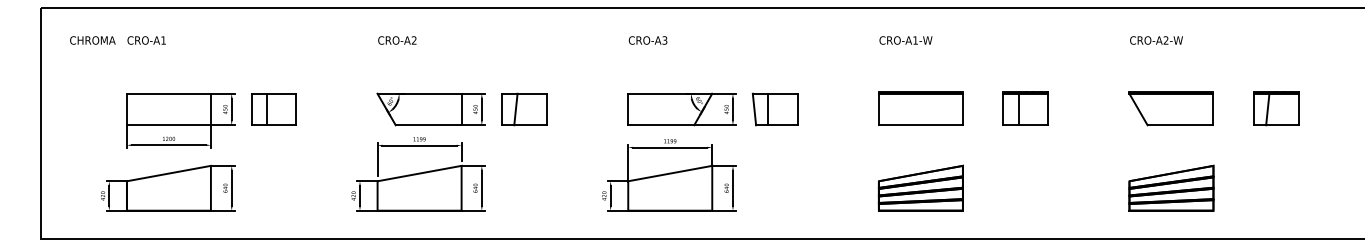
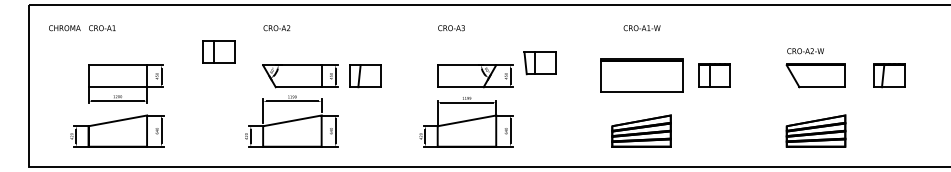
text: (905, 40) -> (641, 28), moved
text: (1156, 40) -> (805, 51), moved
part: (273, 108) -> (218, 51), moved
part: (920, 108) -> (641, 75), size x1.4
part: (774, 109) -> (539, 63), moved

